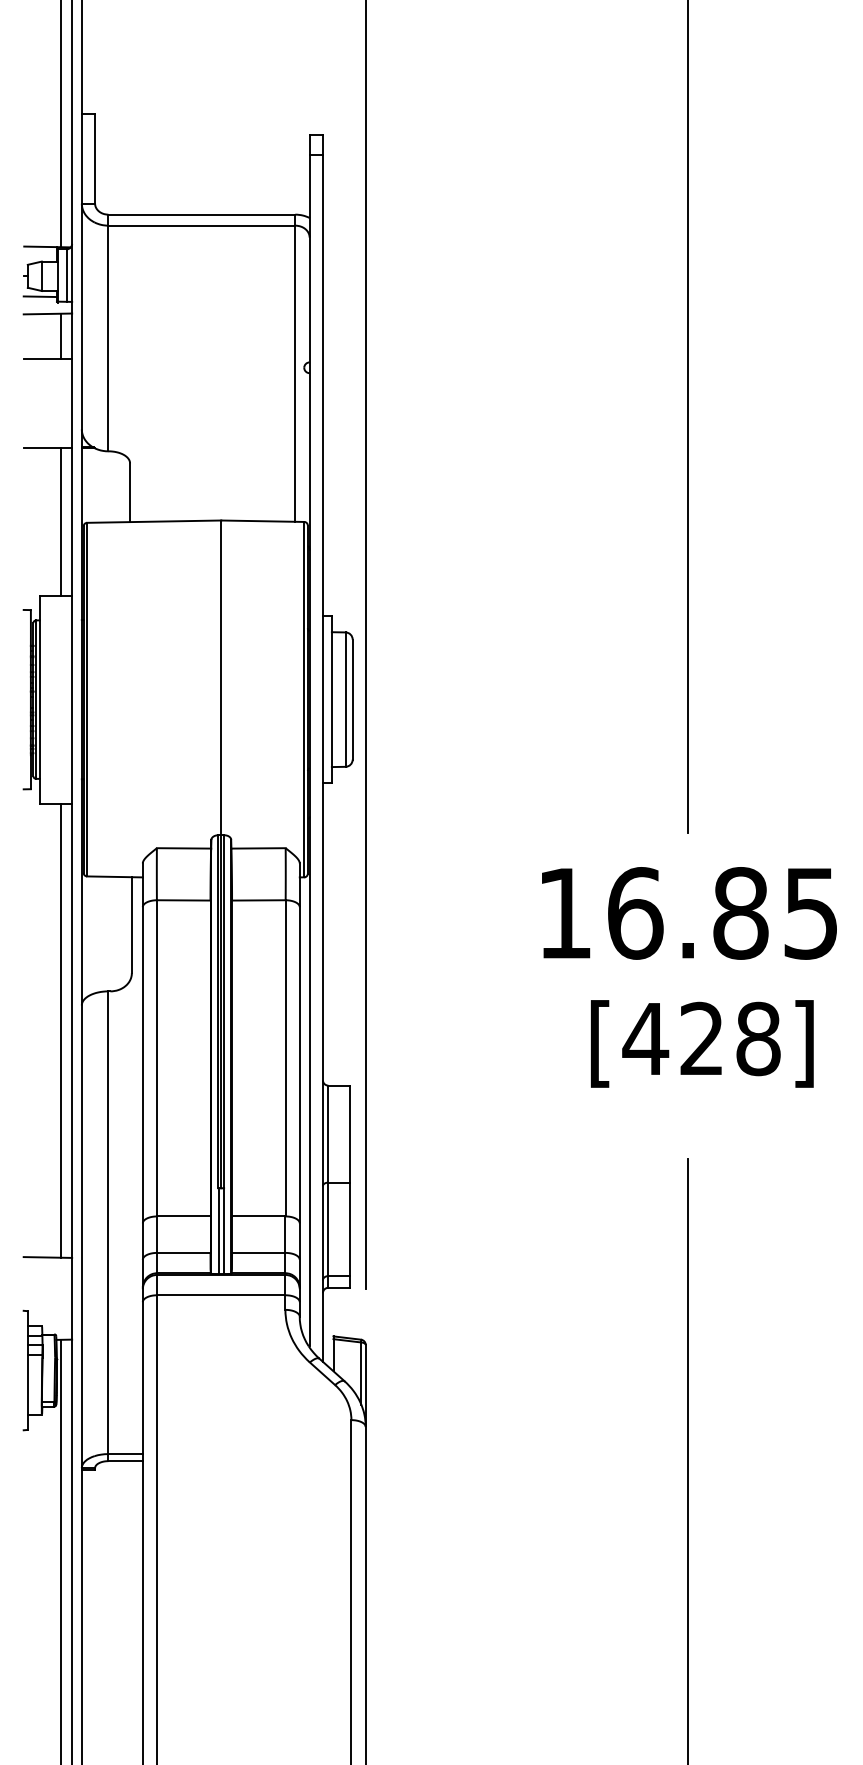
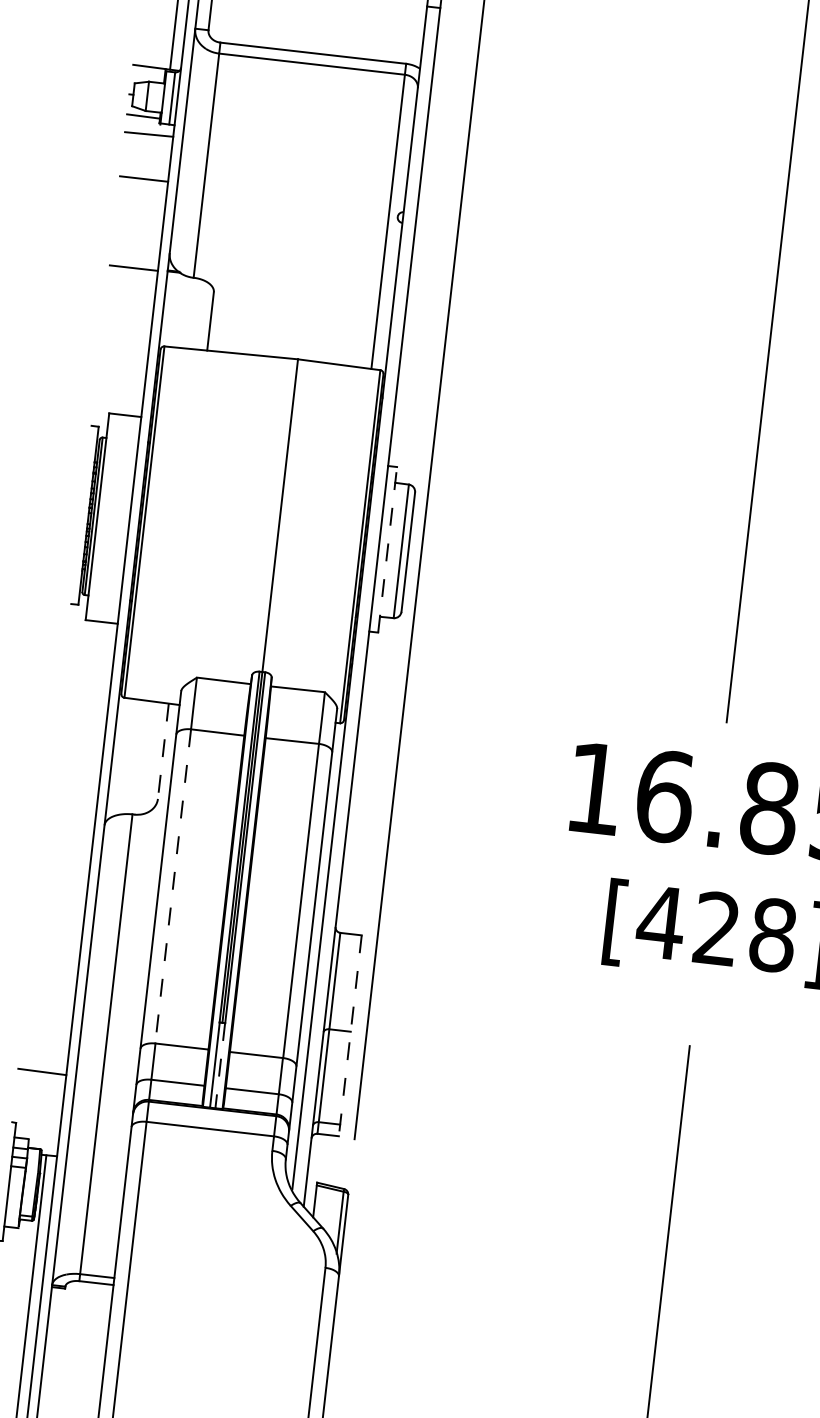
line: (61, 335) -> (160, 157), removed
line: (61, 521) -> (139, 342), removed
line: (331, 699) -> (387, 549), solid -> dashed
line: (131, 925) -> (162, 751), solid -> dashed
line: (61, 1030) -> (81, 847), removed
line: (156, 1058) -> (172, 886), solid -> dashed
line: (349, 1187) -> (349, 1036), solid -> dashed
line: (224, 1231) -> (220, 1066), solid -> dashed

